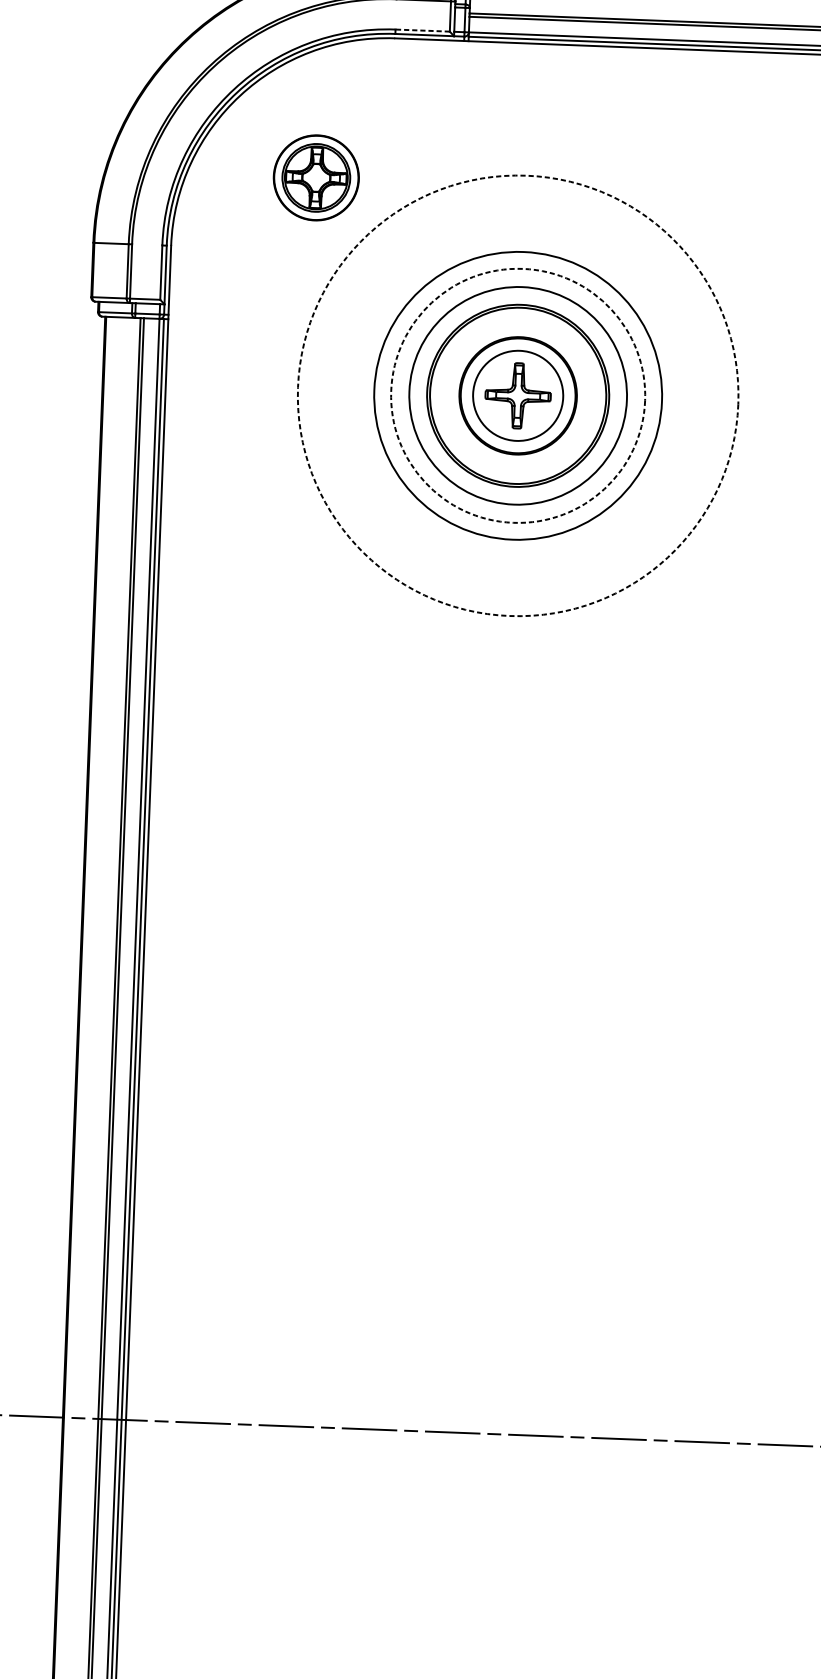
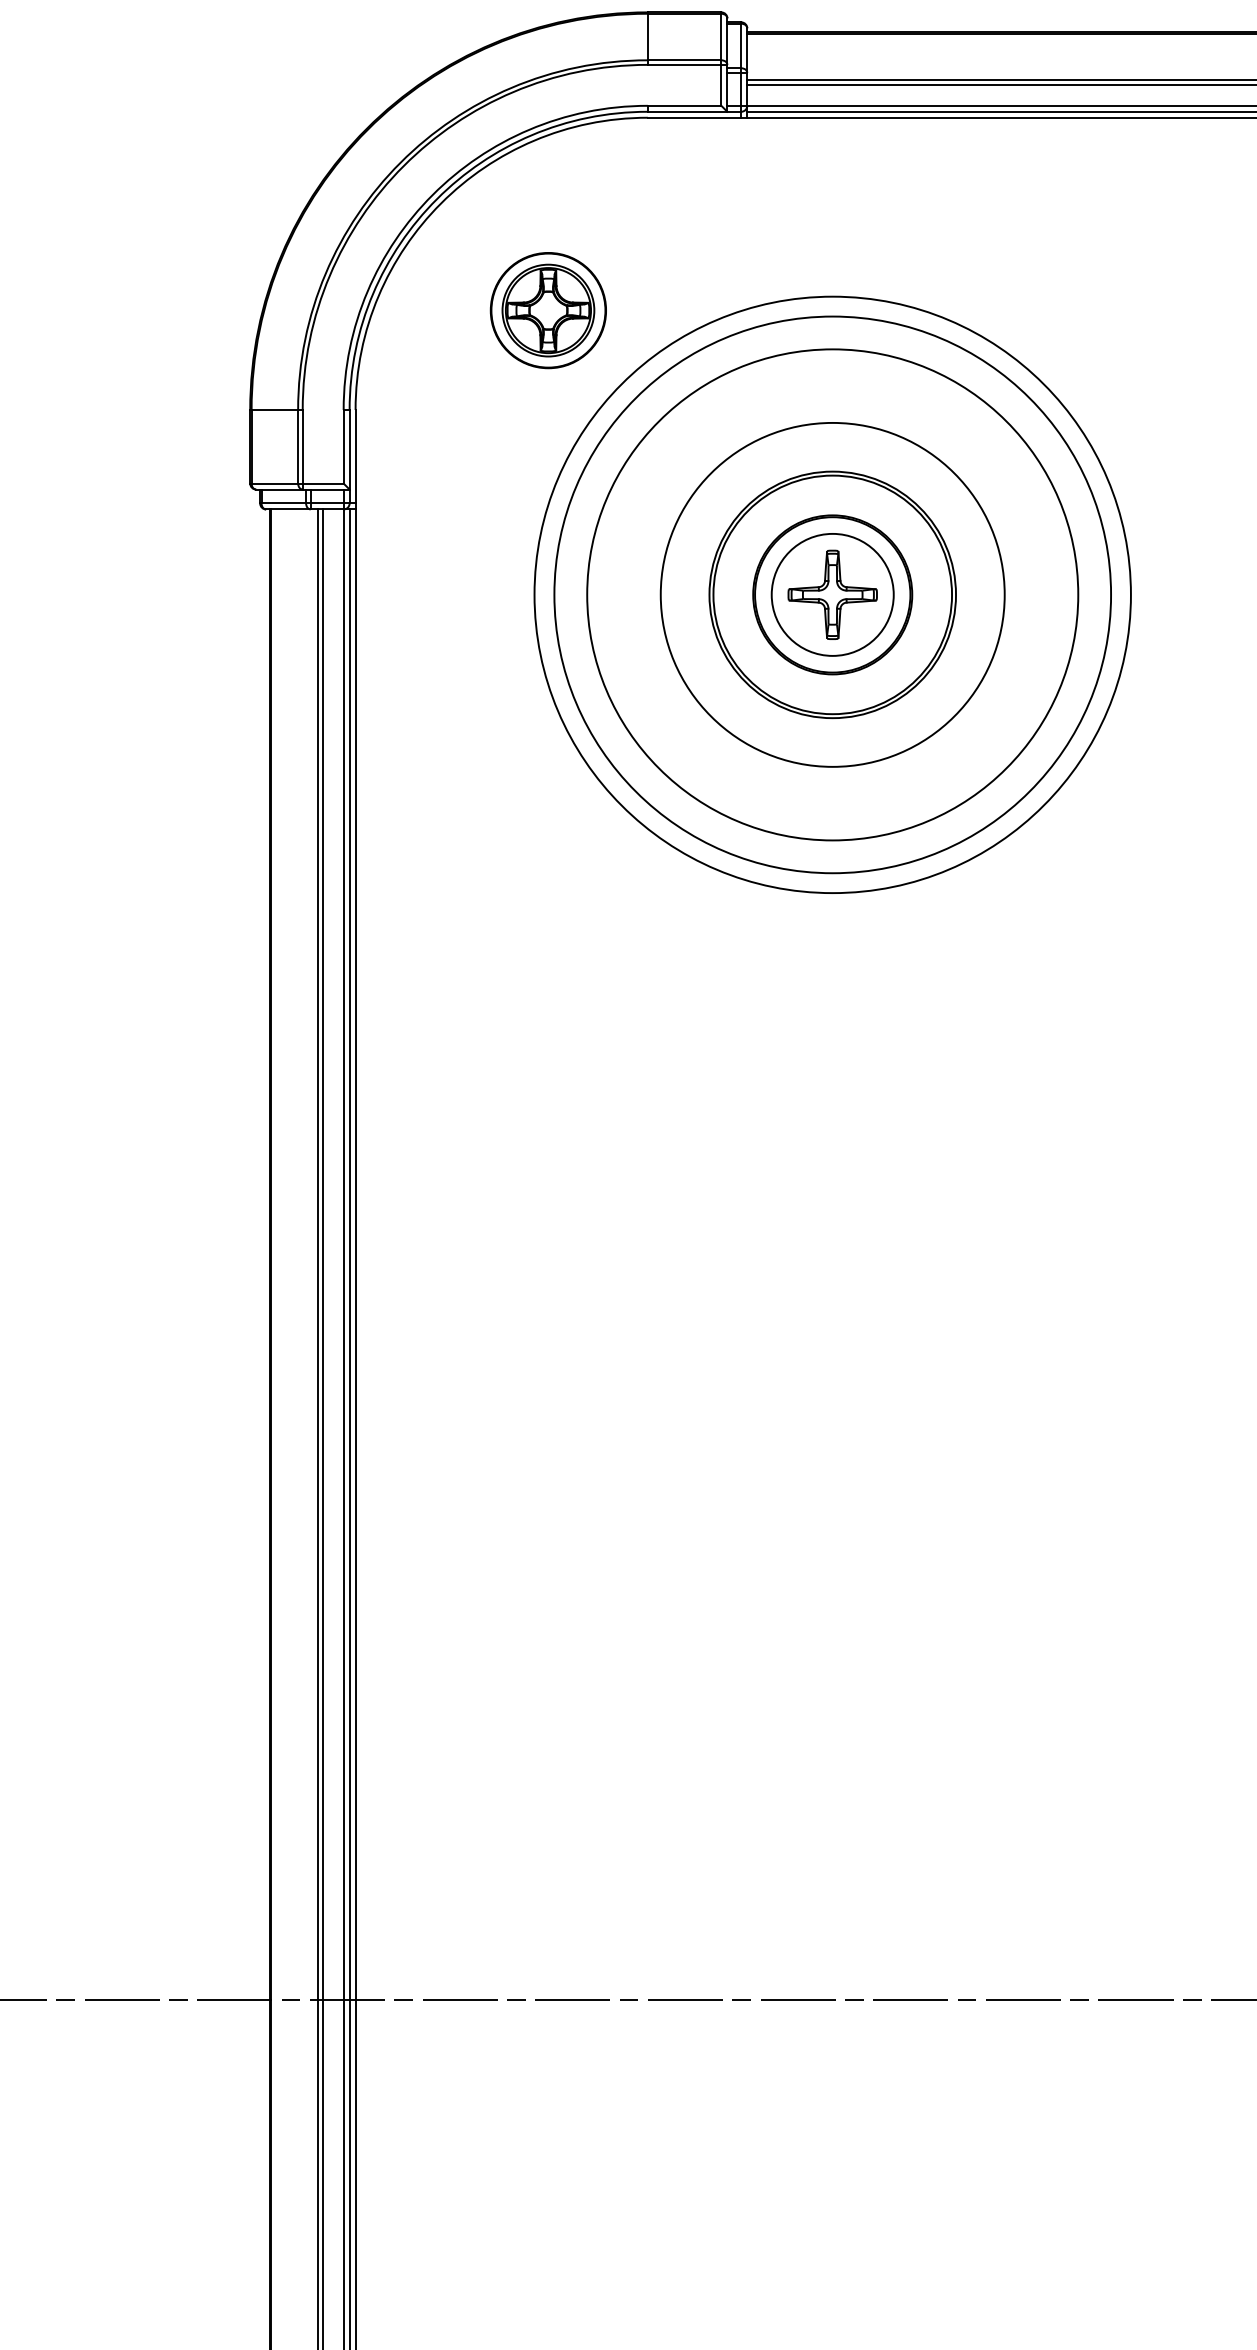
line: (422, 30) -> (684, 105), dashed -> solid
circle: (518, 395) -> (832, 594), dashed -> solid
circle: (518, 395) -> (832, 594), dashed -> solid
circle: (518, 395) -> (832, 594), size x1.43
circle: (518, 395) -> (832, 594), size x1.67

